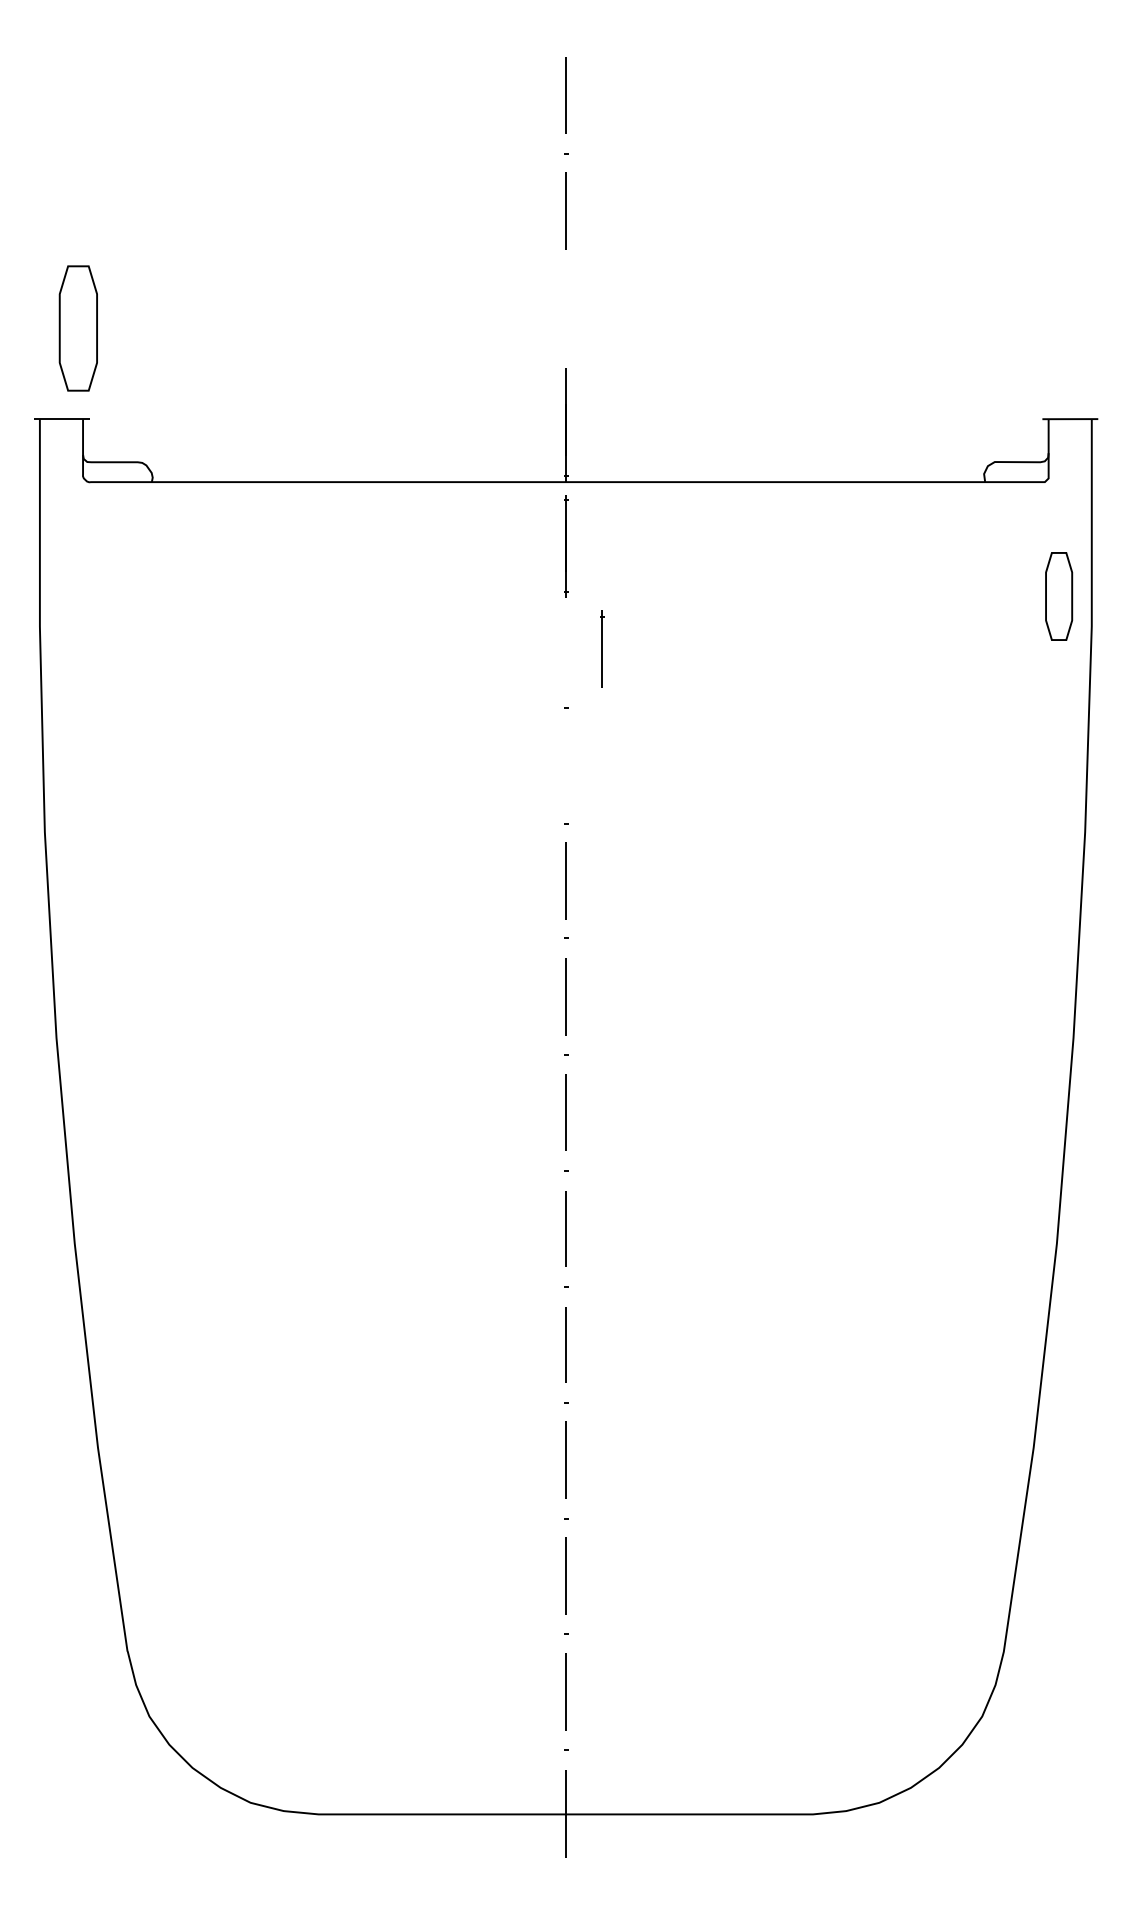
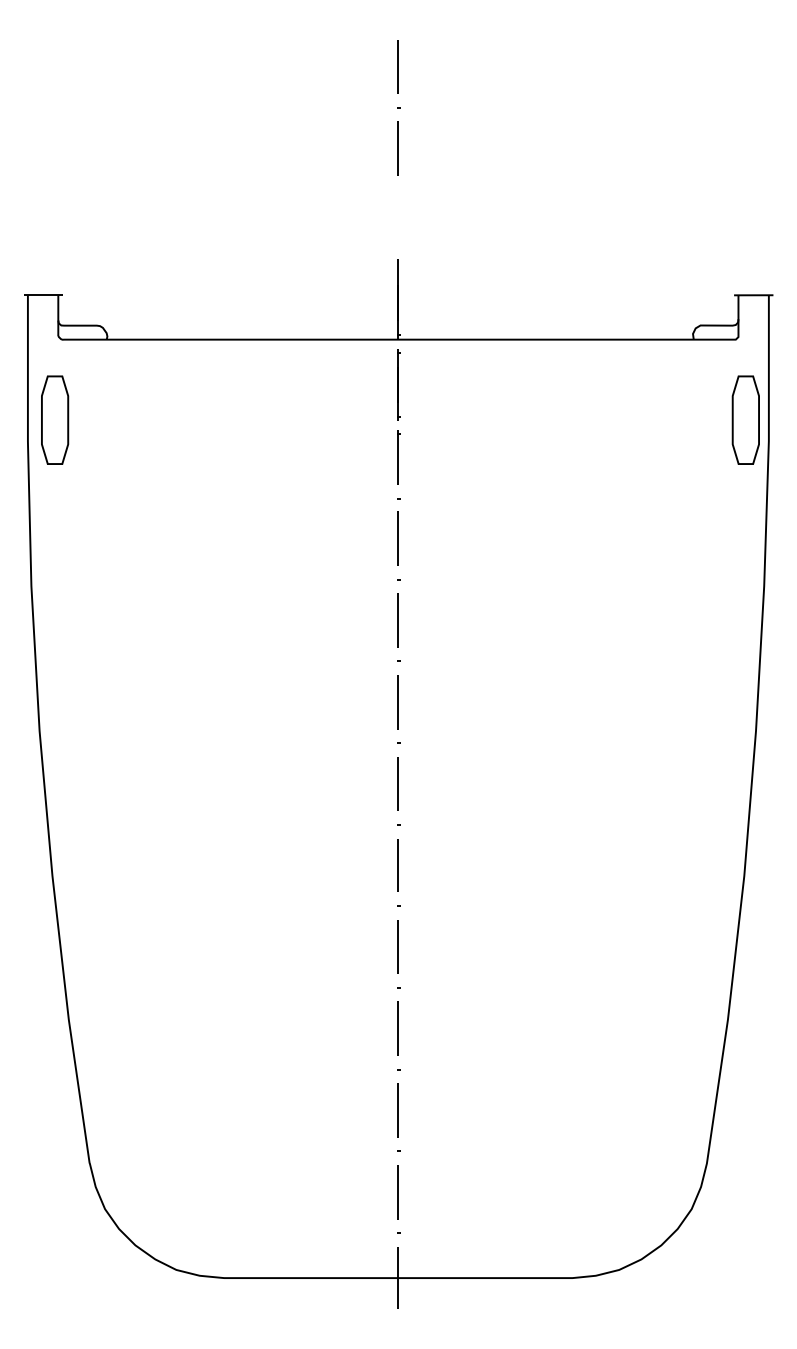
part: (77, 328) -> (54, 420), moved
part: (1058, 596) -> (745, 420), size x1.43
part: (602, 648) -> (398, 456), moved
line: (565, 764) -> (398, 538), added

